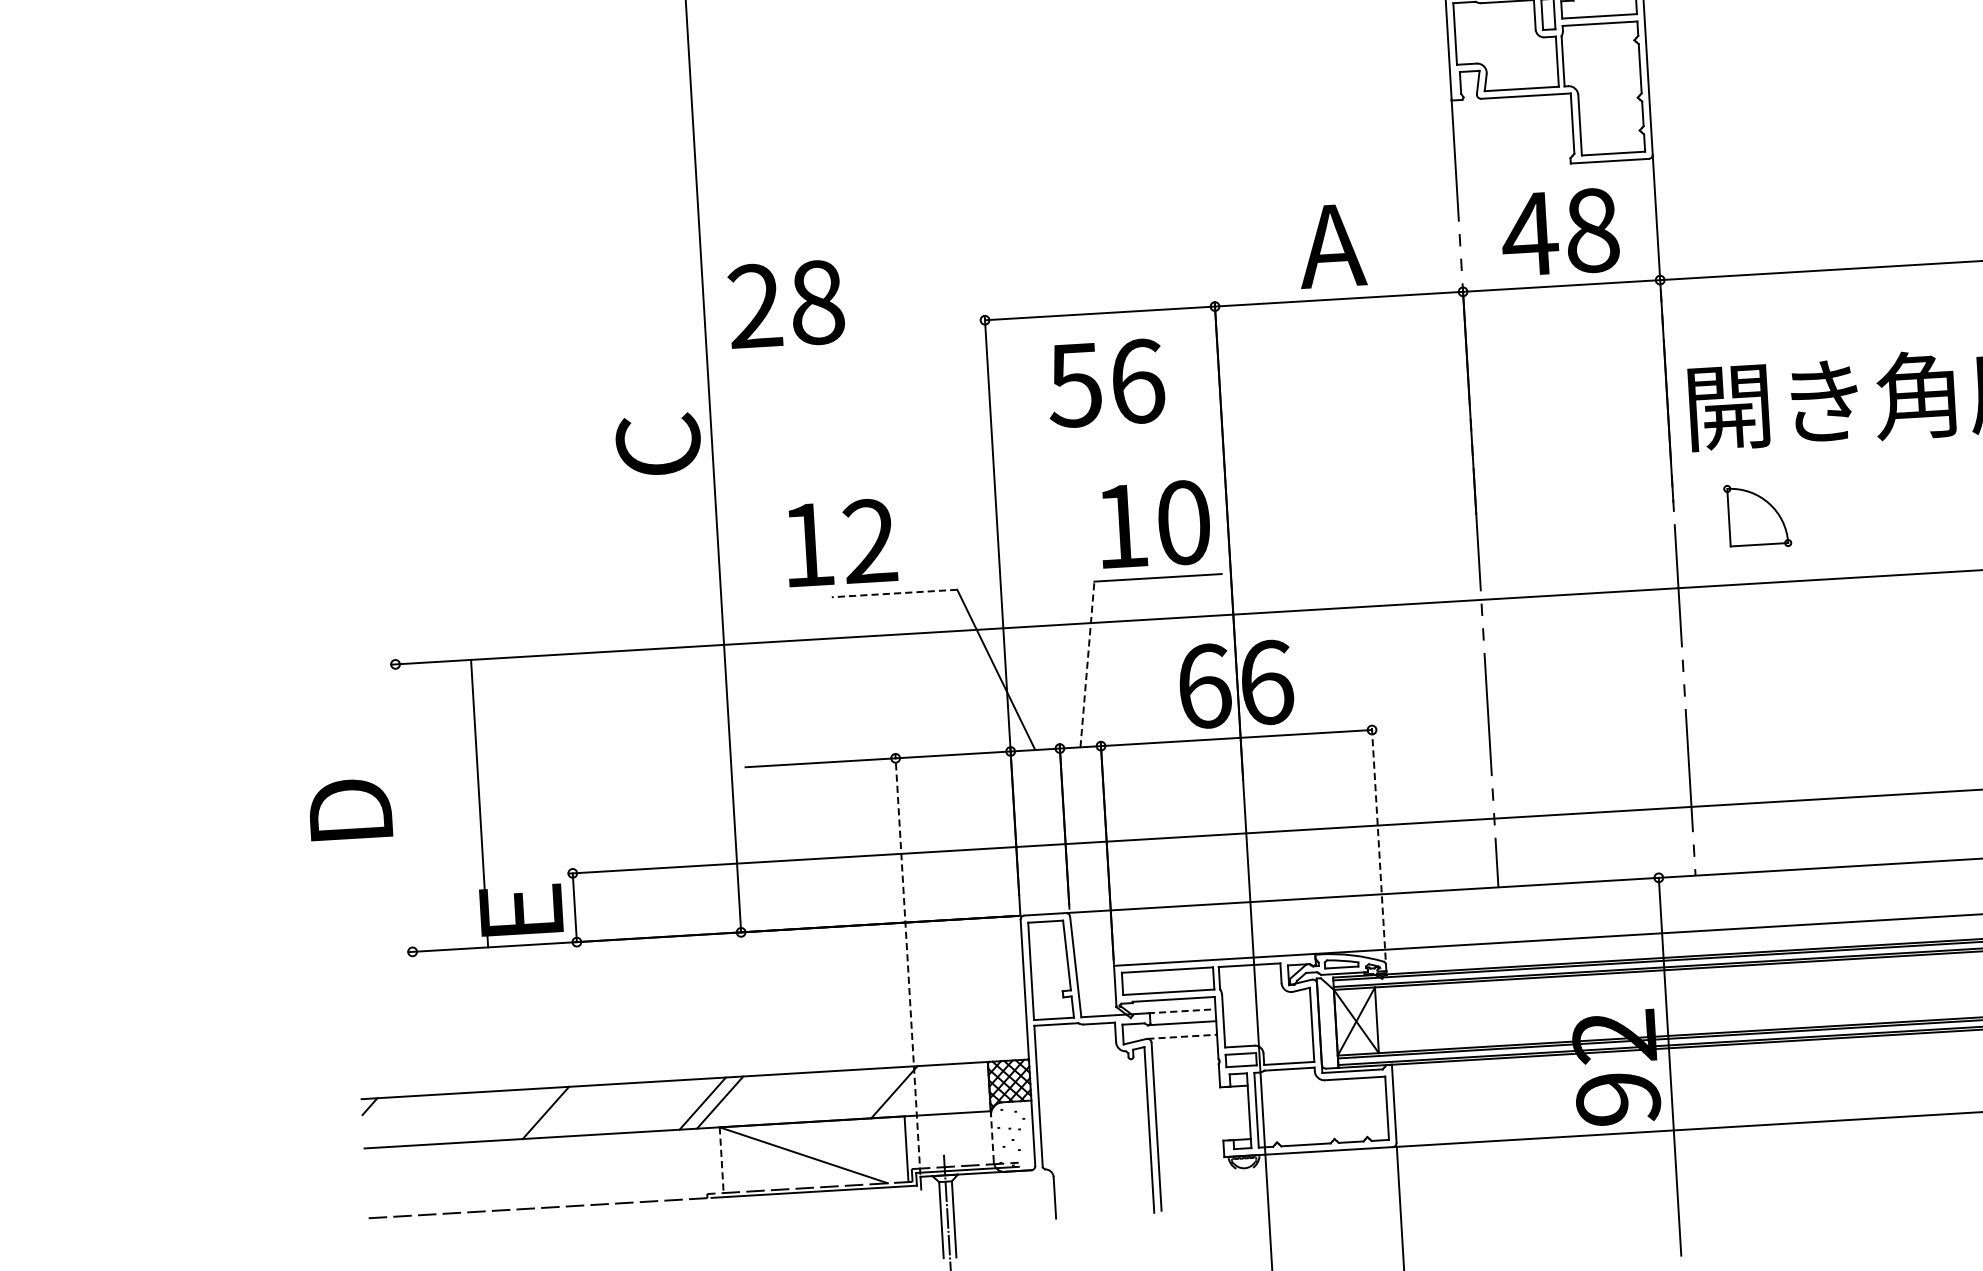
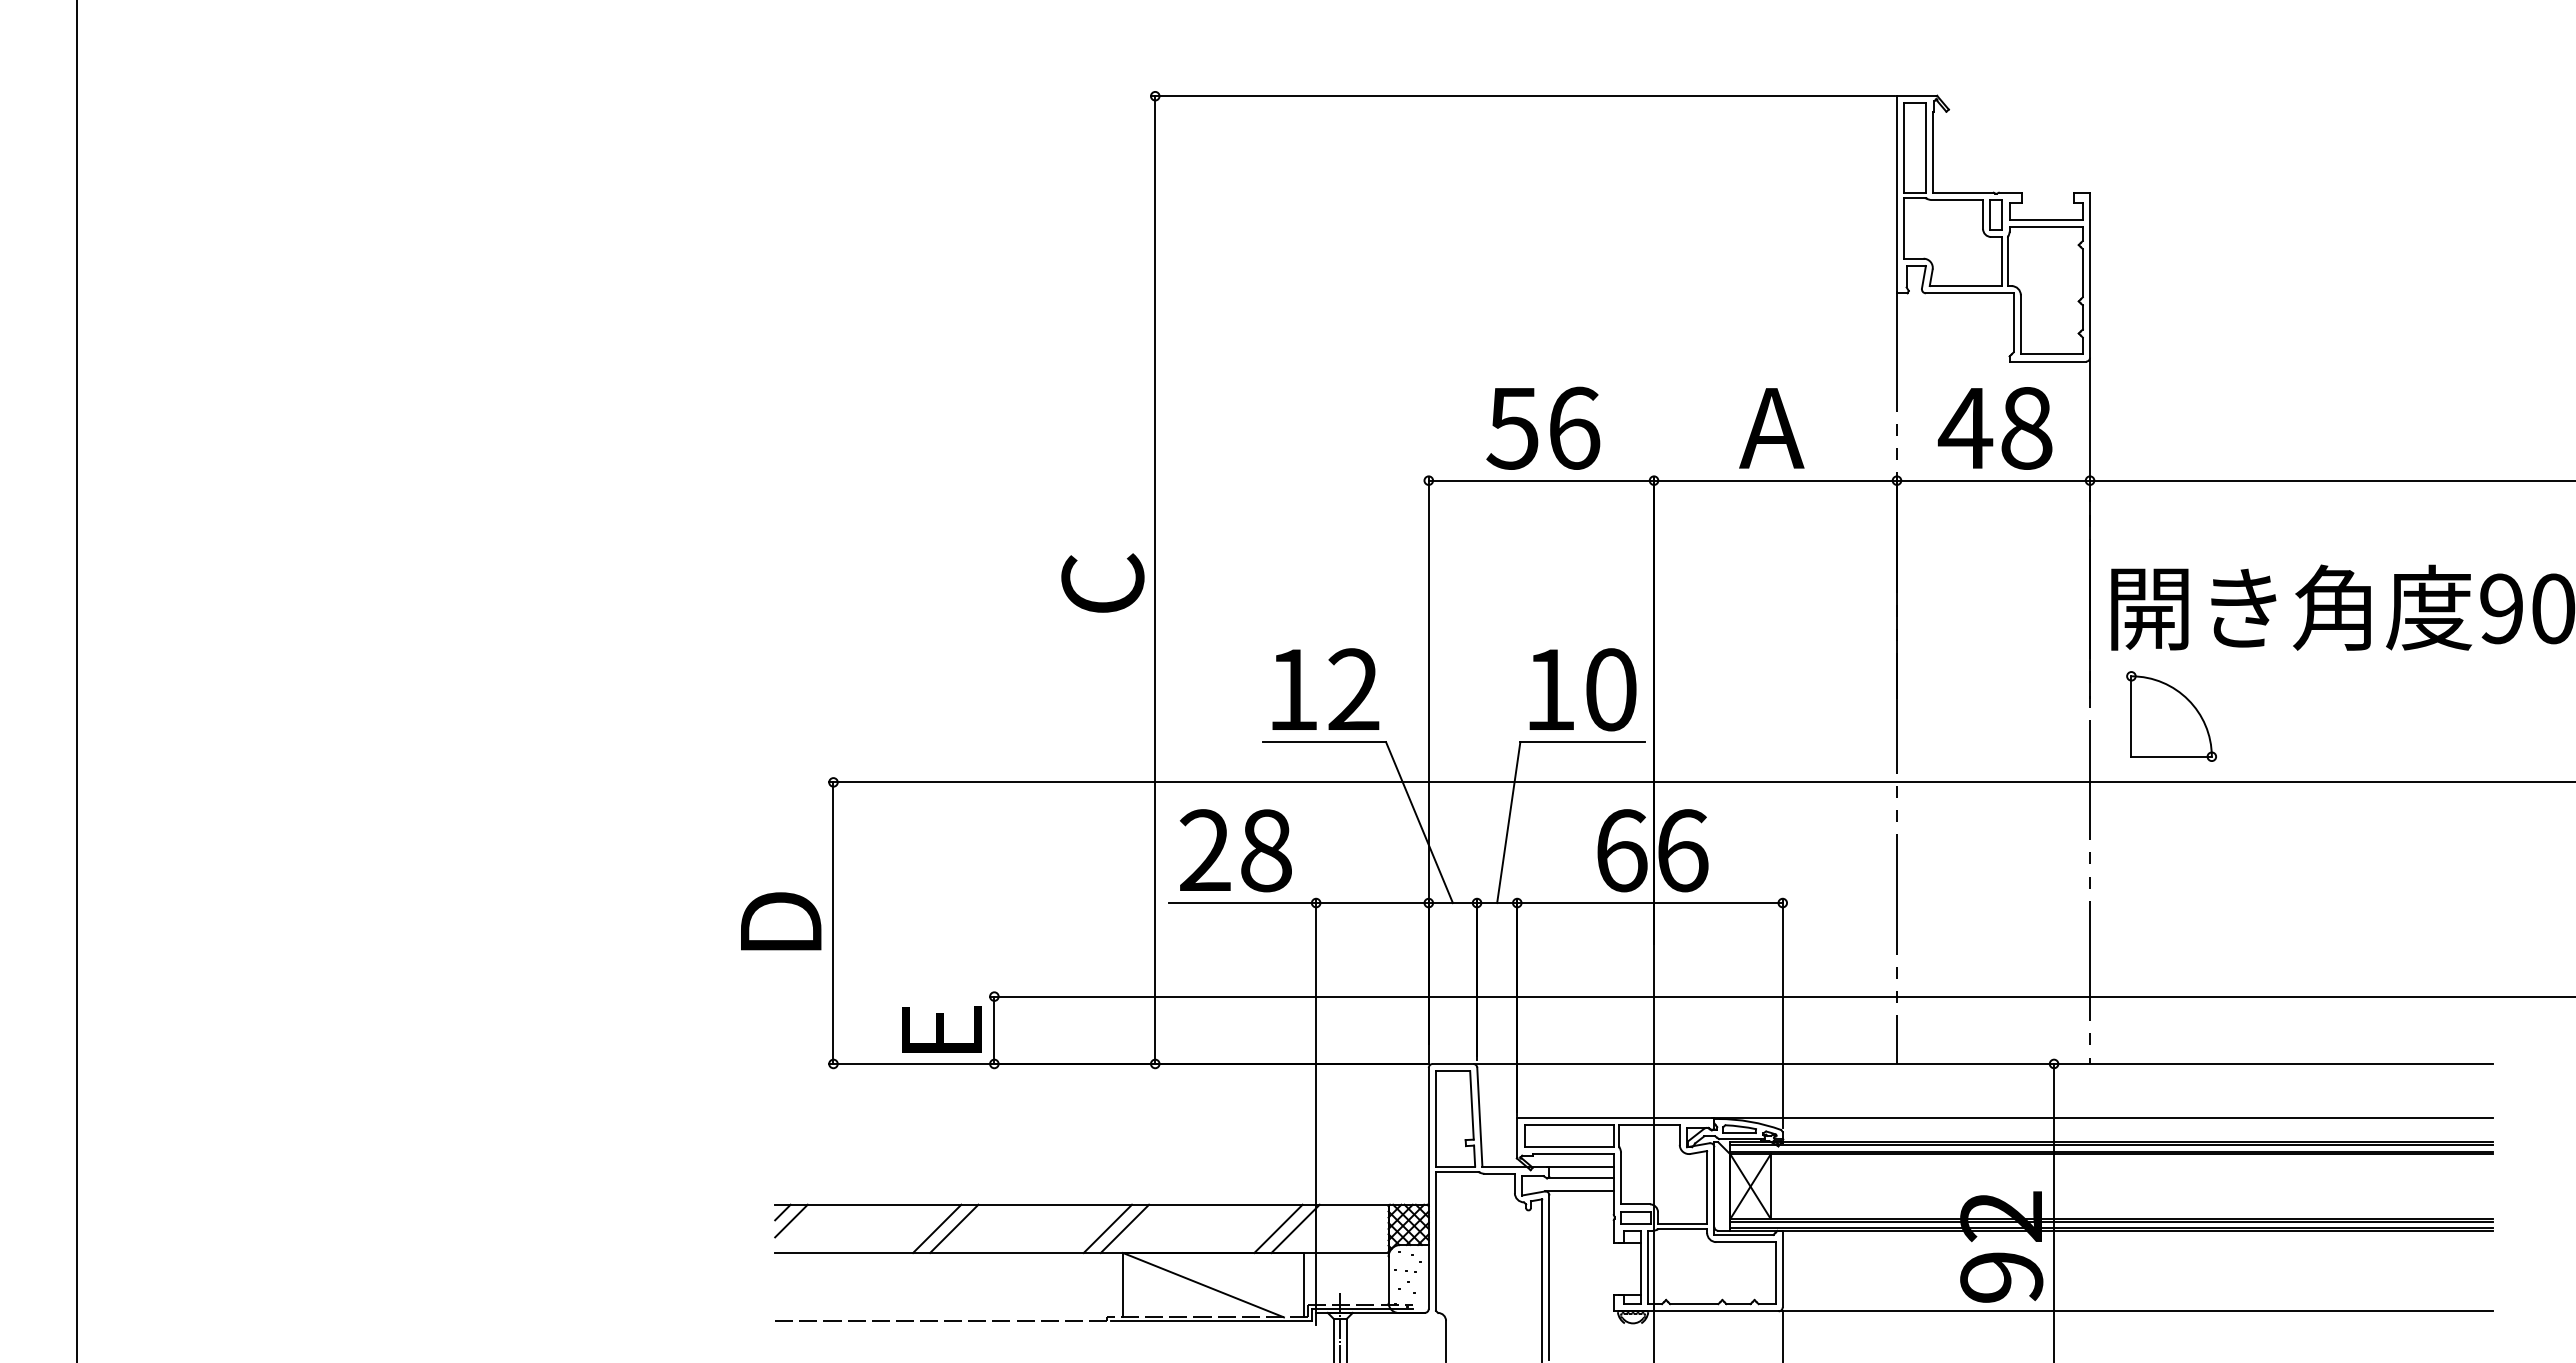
text: (786, 304) -> (1235, 850), moved
text: (1106, 382) -> (1543, 427), moved
part: (1757, 515) -> (2171, 716), size x1.43
text: (841, 541) -> (1325, 688), moved
line: (894, 593) -> (1324, 742), dashed -> solid
line: (1087, 664) -> (1508, 822), dashed -> solid
line: (479, 802) -> (833, 922), moved
line: (1378, 842) -> (1782, 1013), dashed -> solid
line: (908, 963) -> (1316, 1104), dashed -> solid
line: (1182, 1011) -> (1581, 1166), dashed -> solid
line: (1183, 1036) -> (1580, 1191), dashed -> solid
line: (876, 1092) -> (1278, 1228), added
line: (528, 1113) -> (937, 1228), added
line: (379, 1114) -> (791, 1220), added
line: (992, 1138) -> (1388, 1279), dashed -> solid
line: (722, 1160) -> (1123, 1285), dashed -> solid

